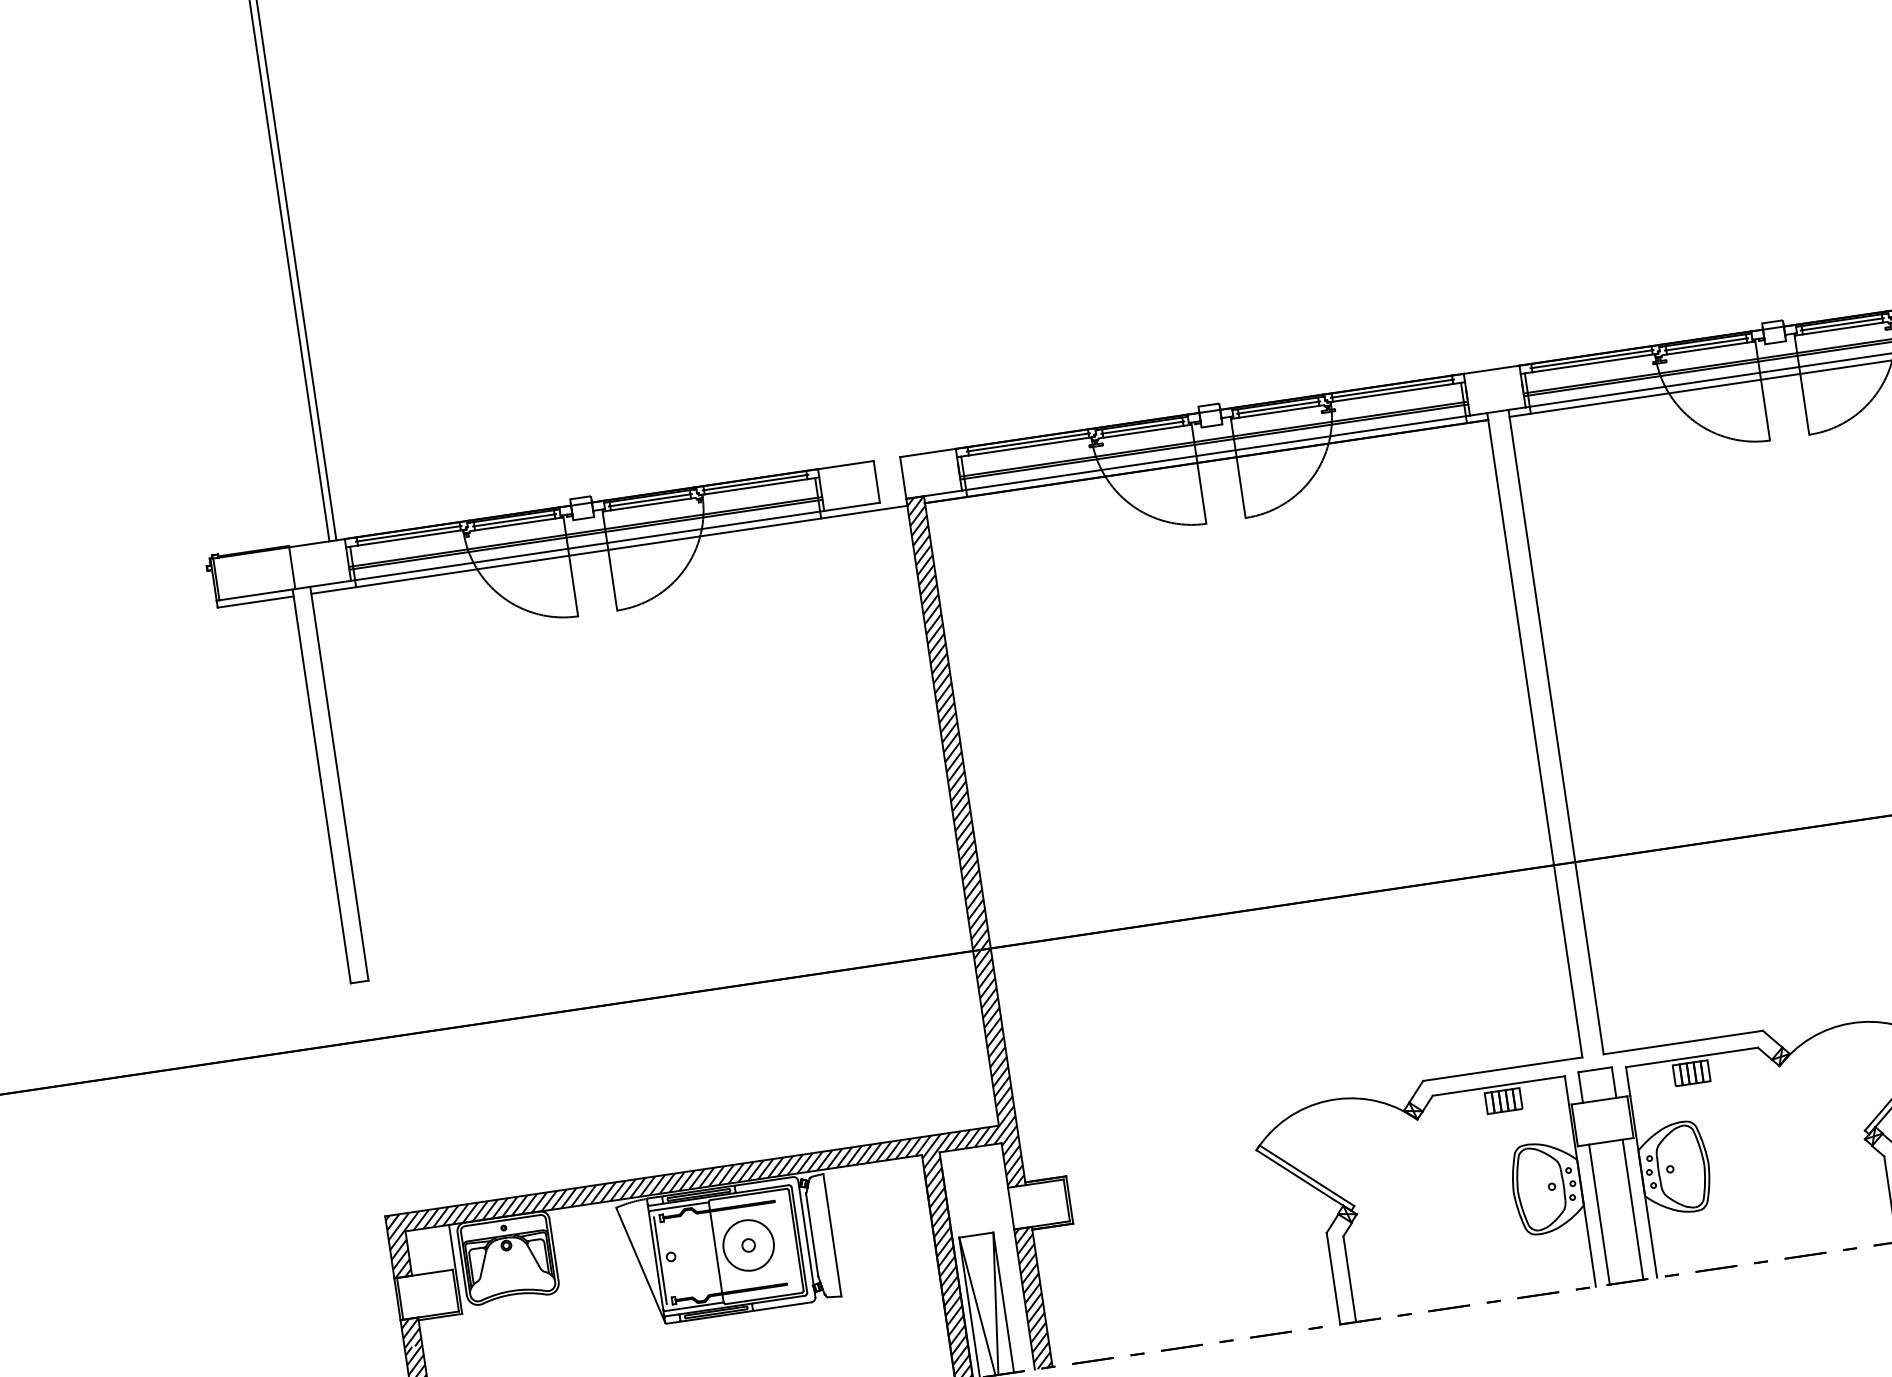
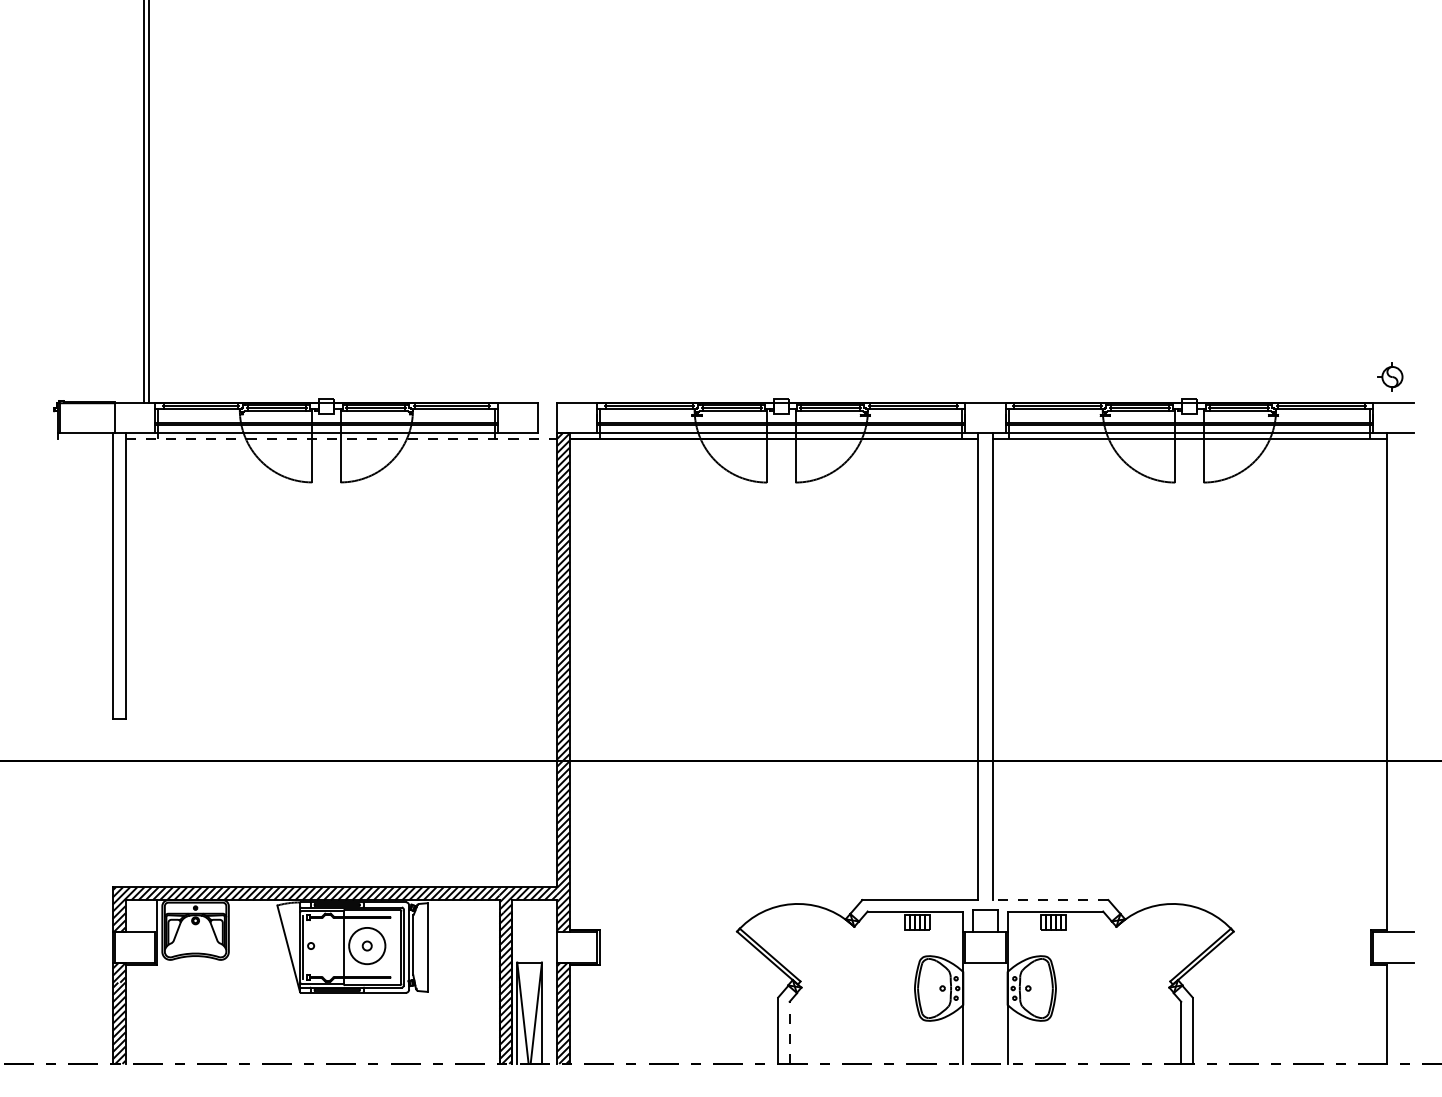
line: (609, 549) -> (341, 438), solid -> dashed
line: (254, 602) -> (84, 438), removed
line: (1683, 1043) -> (1050, 900), solid -> dashed
line: (1632, 1208) -> (997, 1012), removed
line: (1599, 1213) -> (973, 1012), removed
line: (1349, 1278) -> (789, 1032), solid -> dashed

